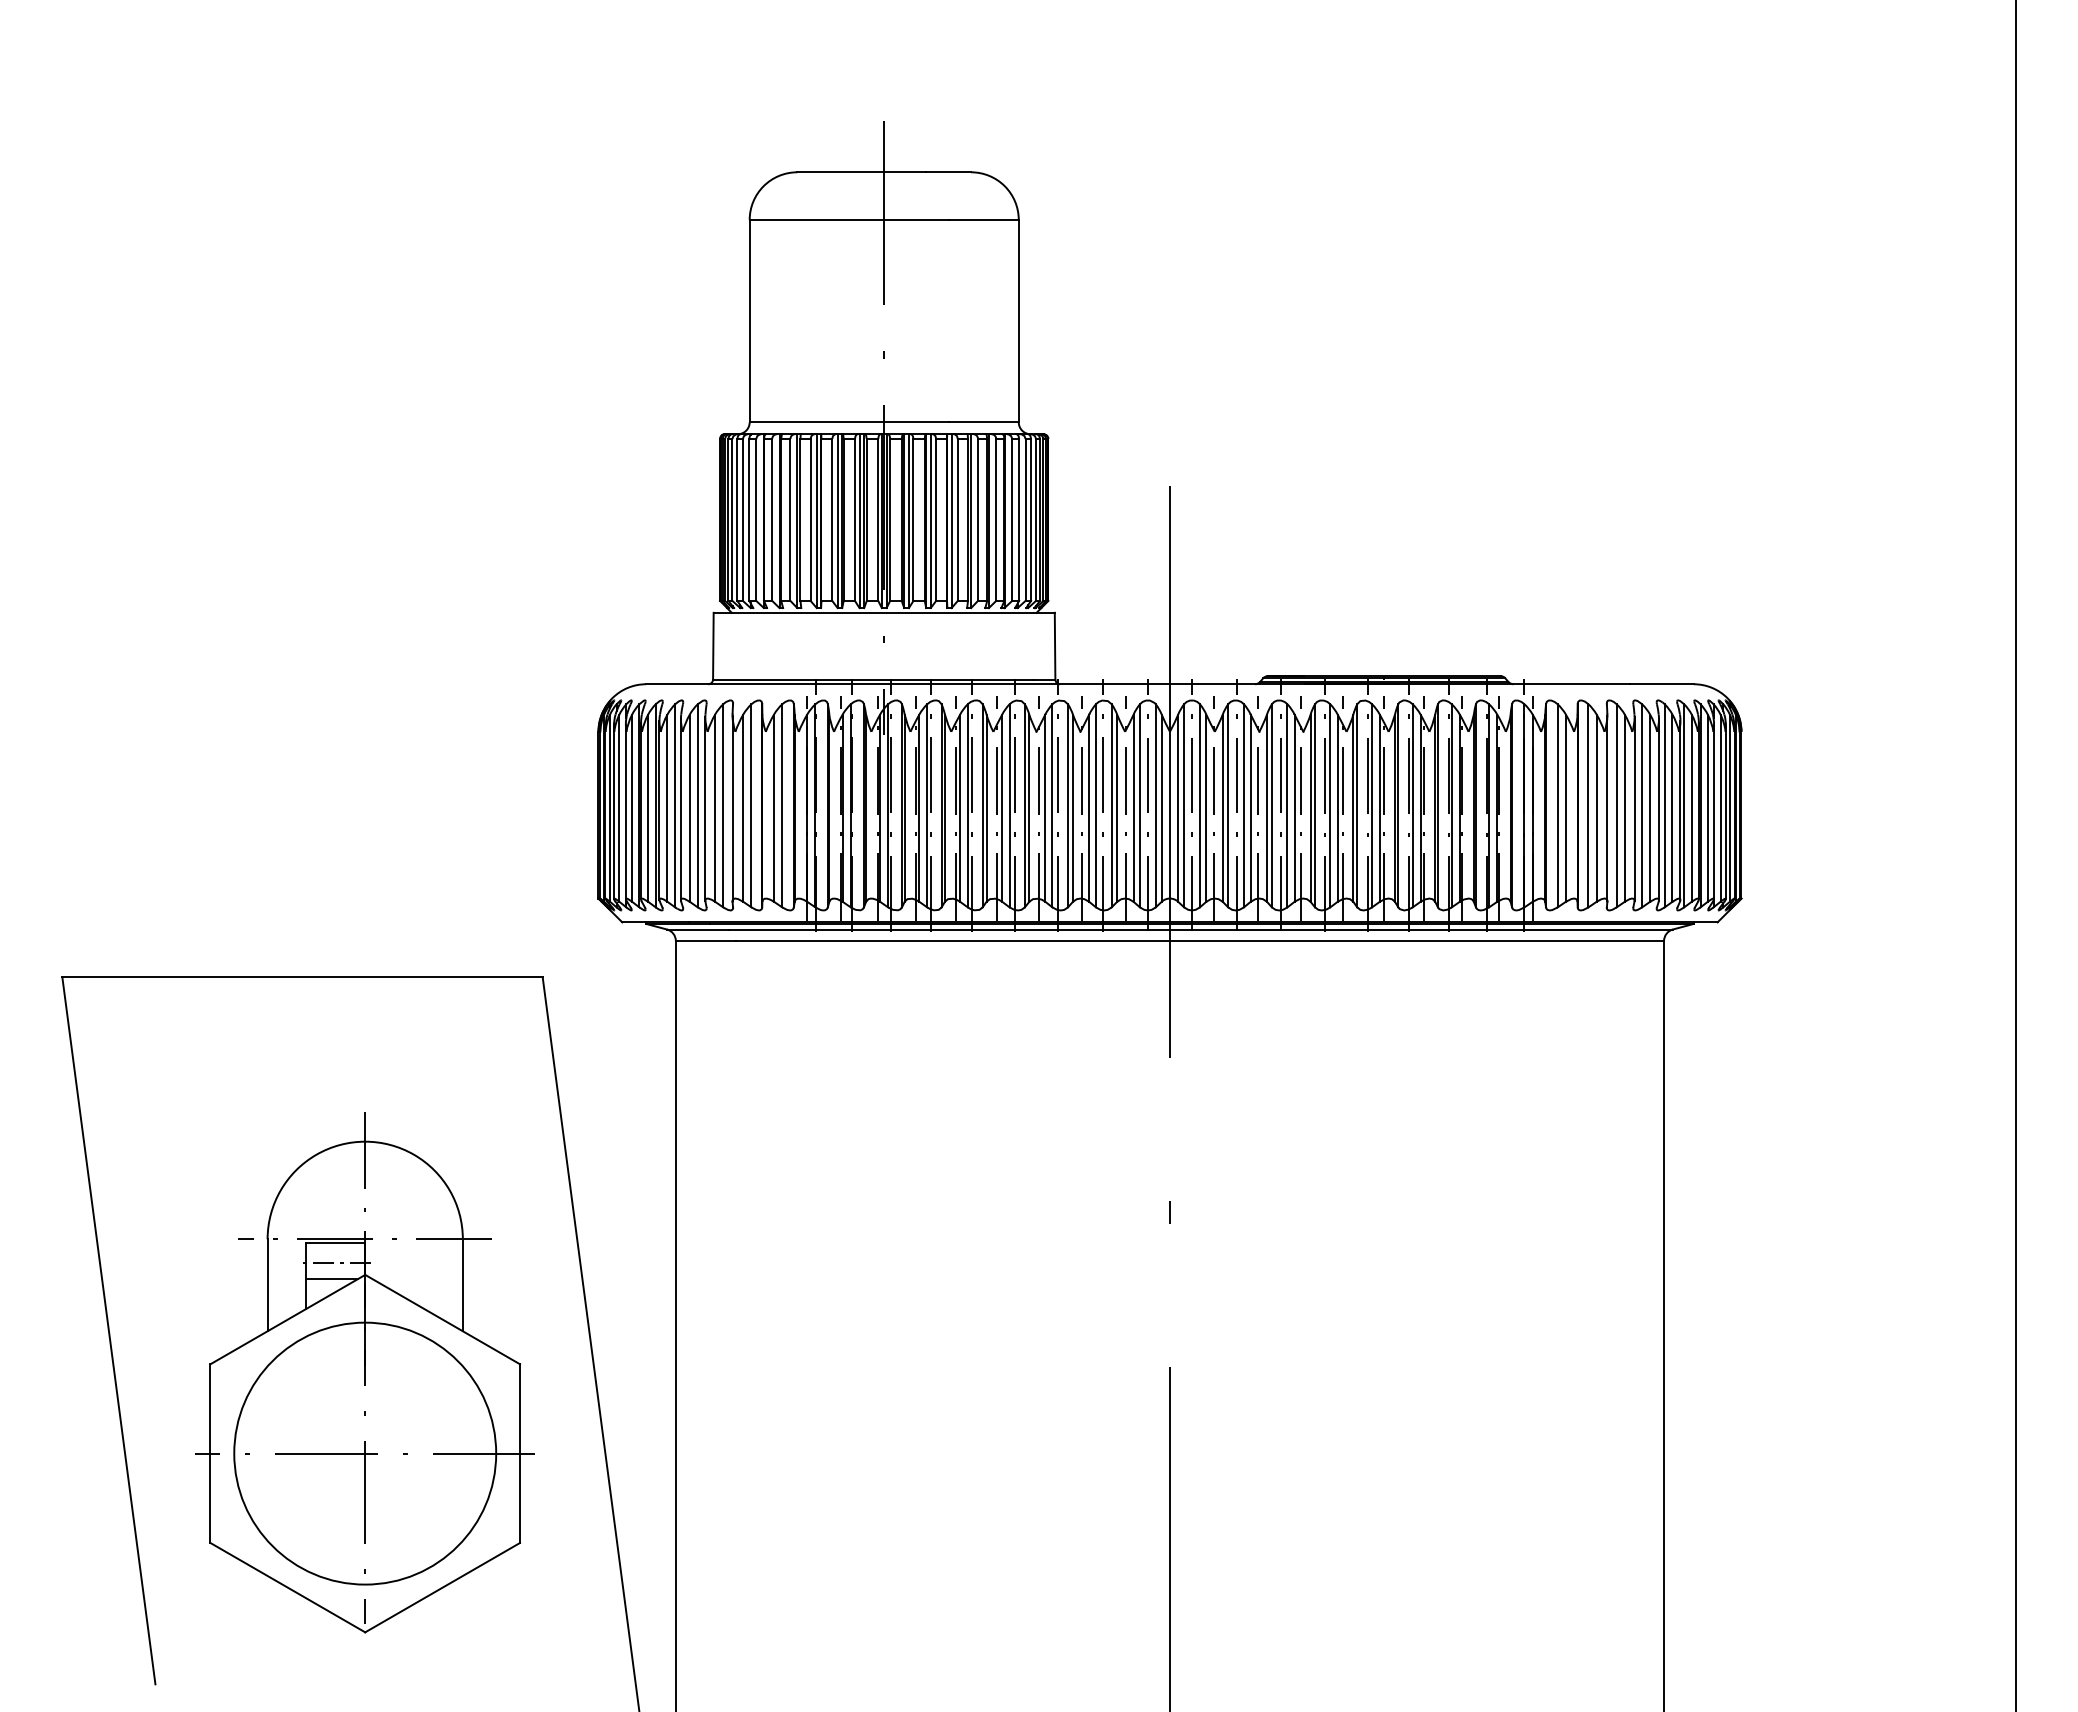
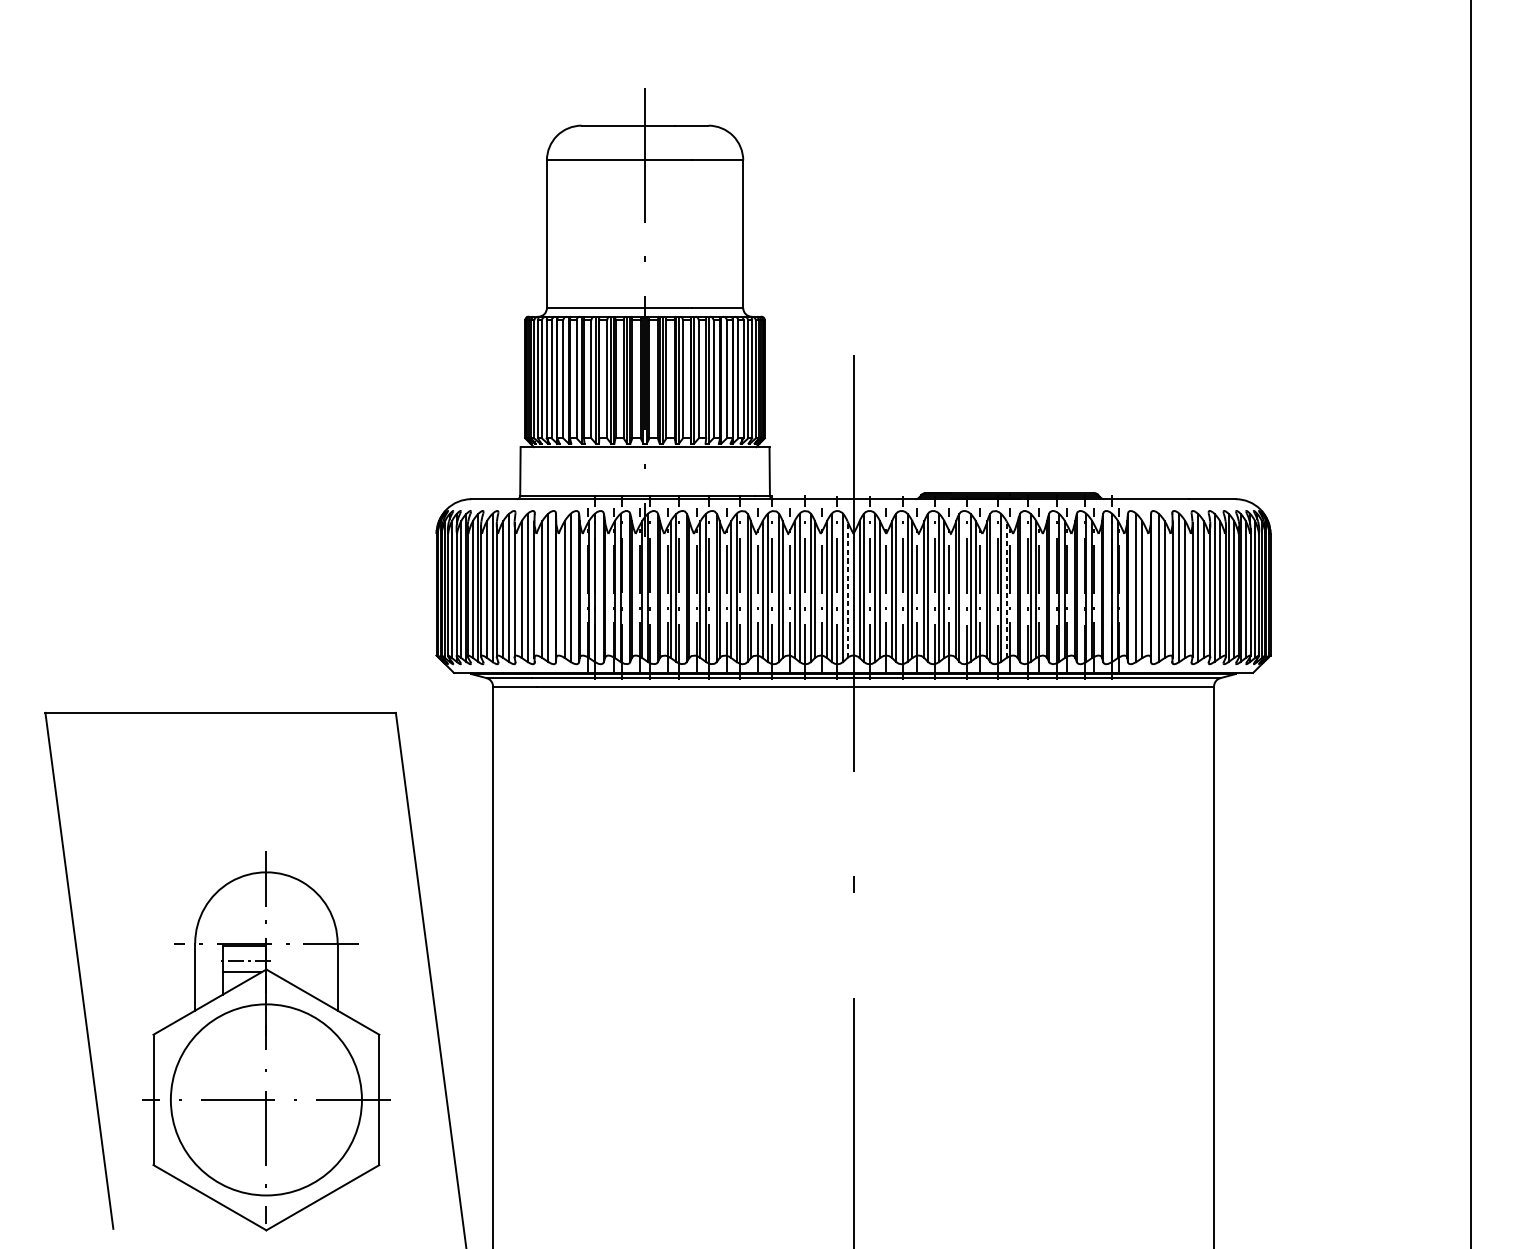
line: (1161, 808) -> (847, 589), solid -> dashed
line: (1379, 808) -> (1006, 589), solid -> dashed
part: (364, 1372) -> (265, 1040), moved

